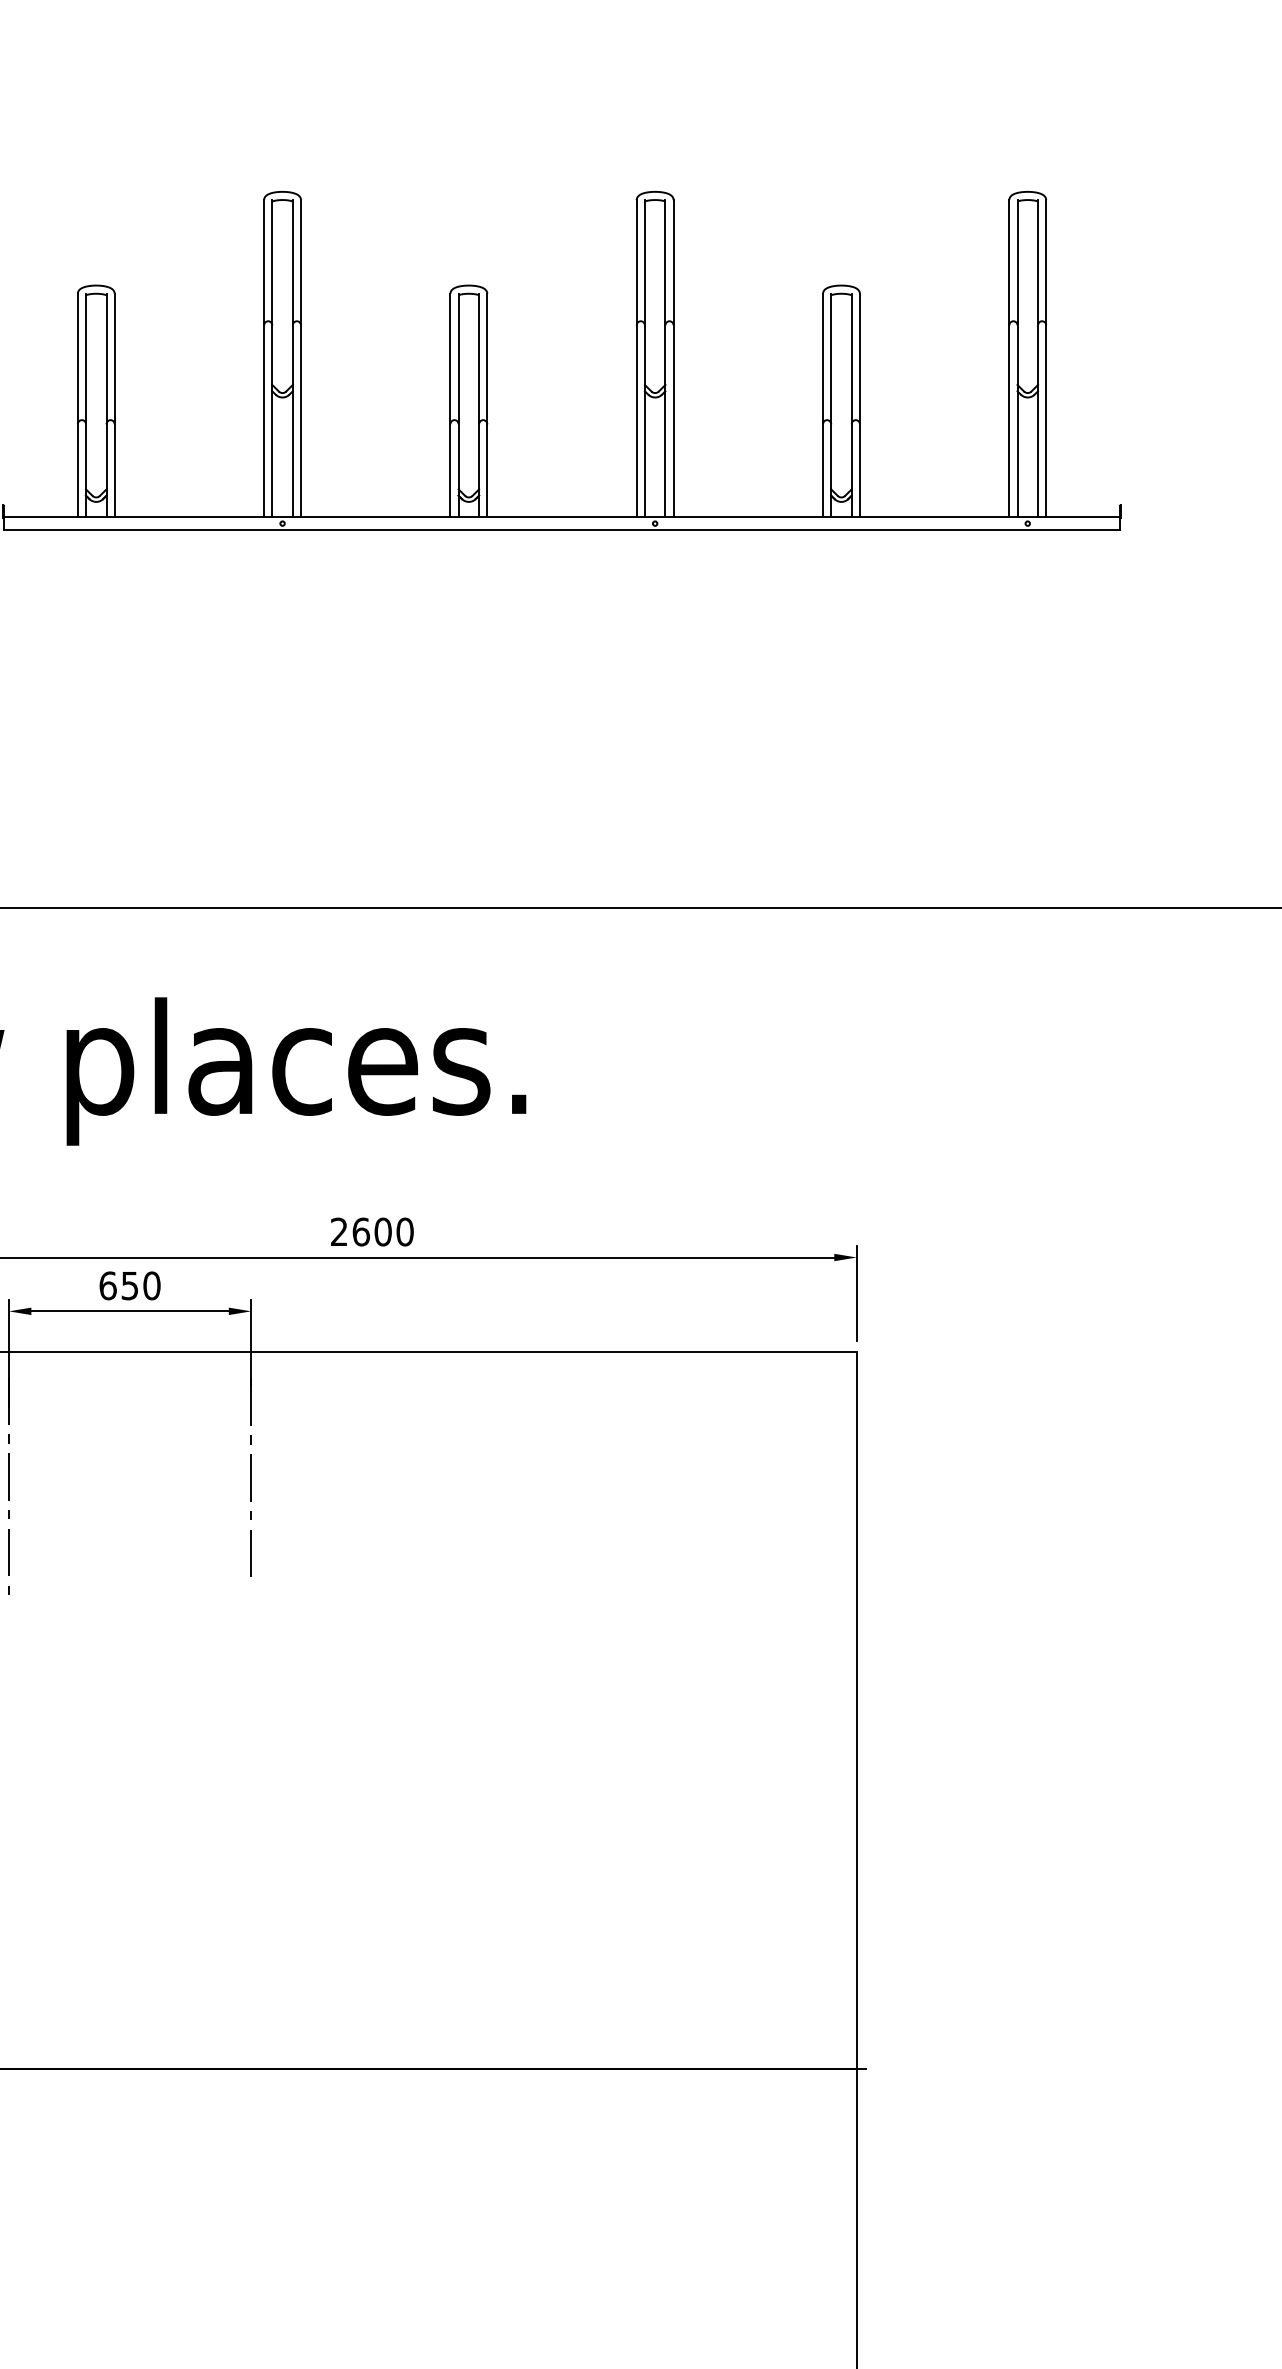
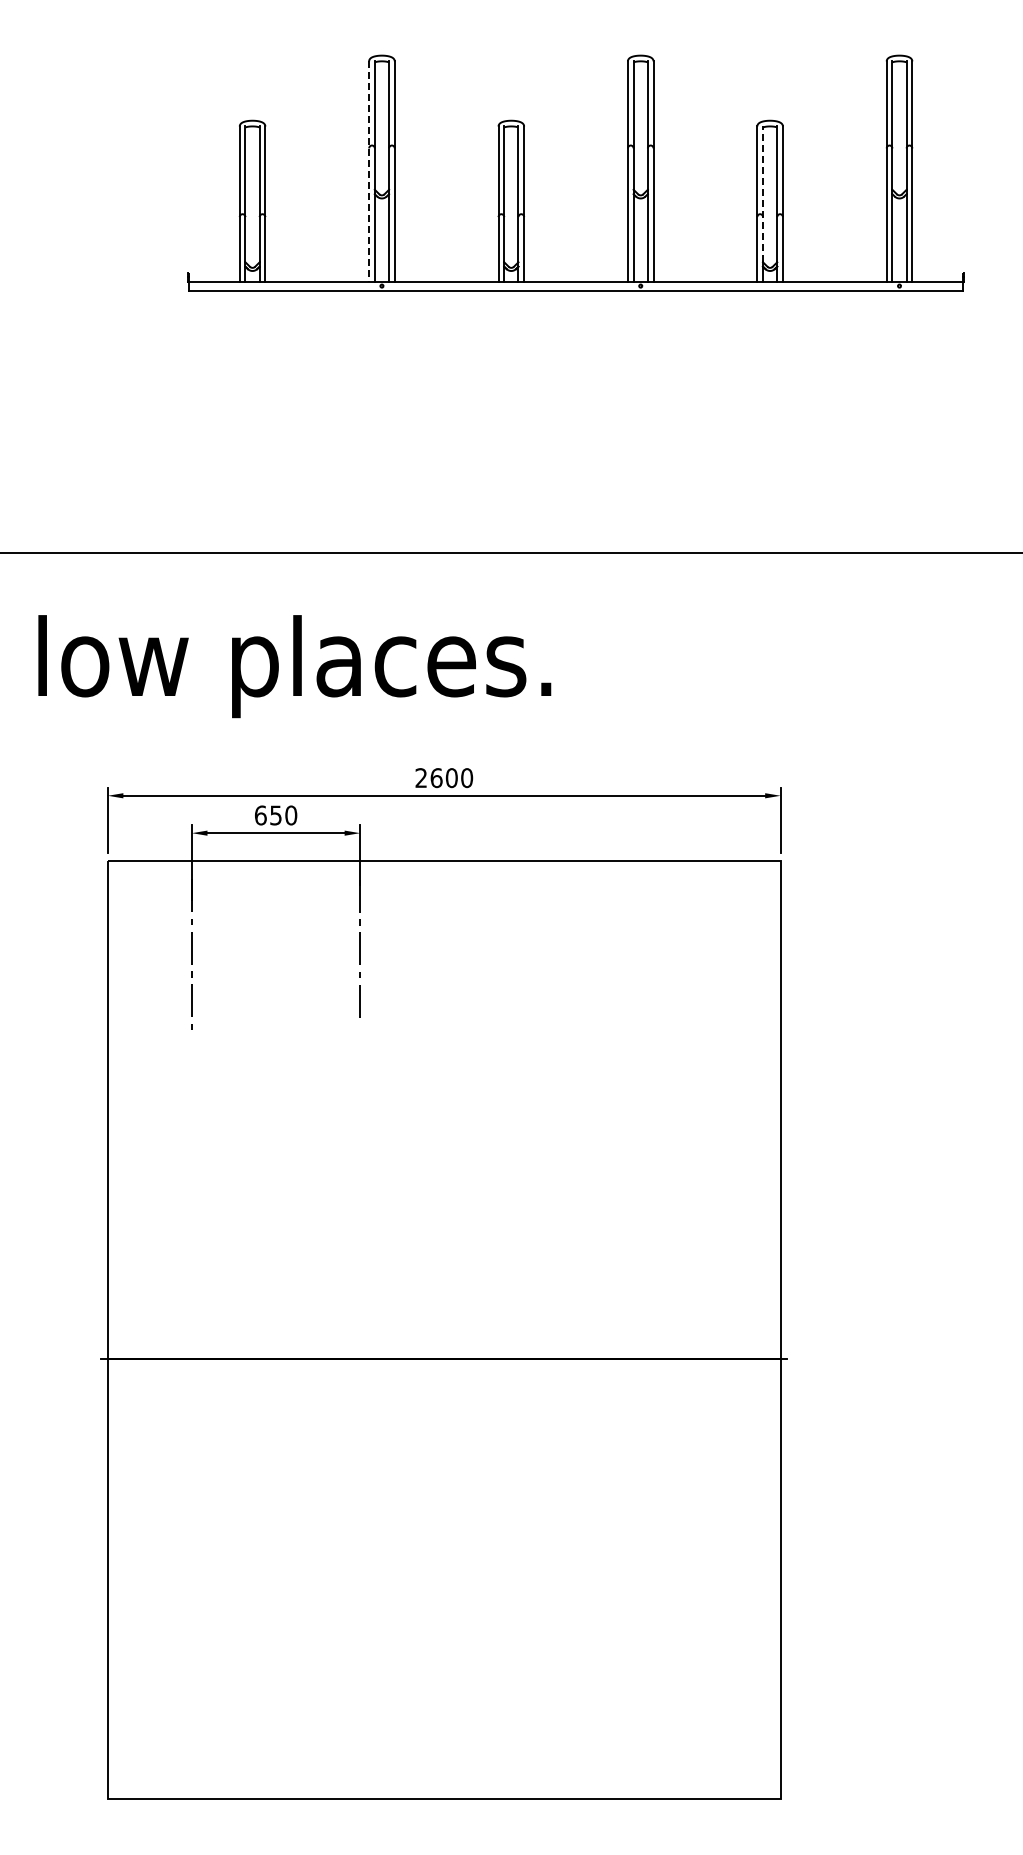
line: (264, 358) -> (369, 171), solid -> dashed
line: (831, 391) -> (763, 194), solid -> dashed

